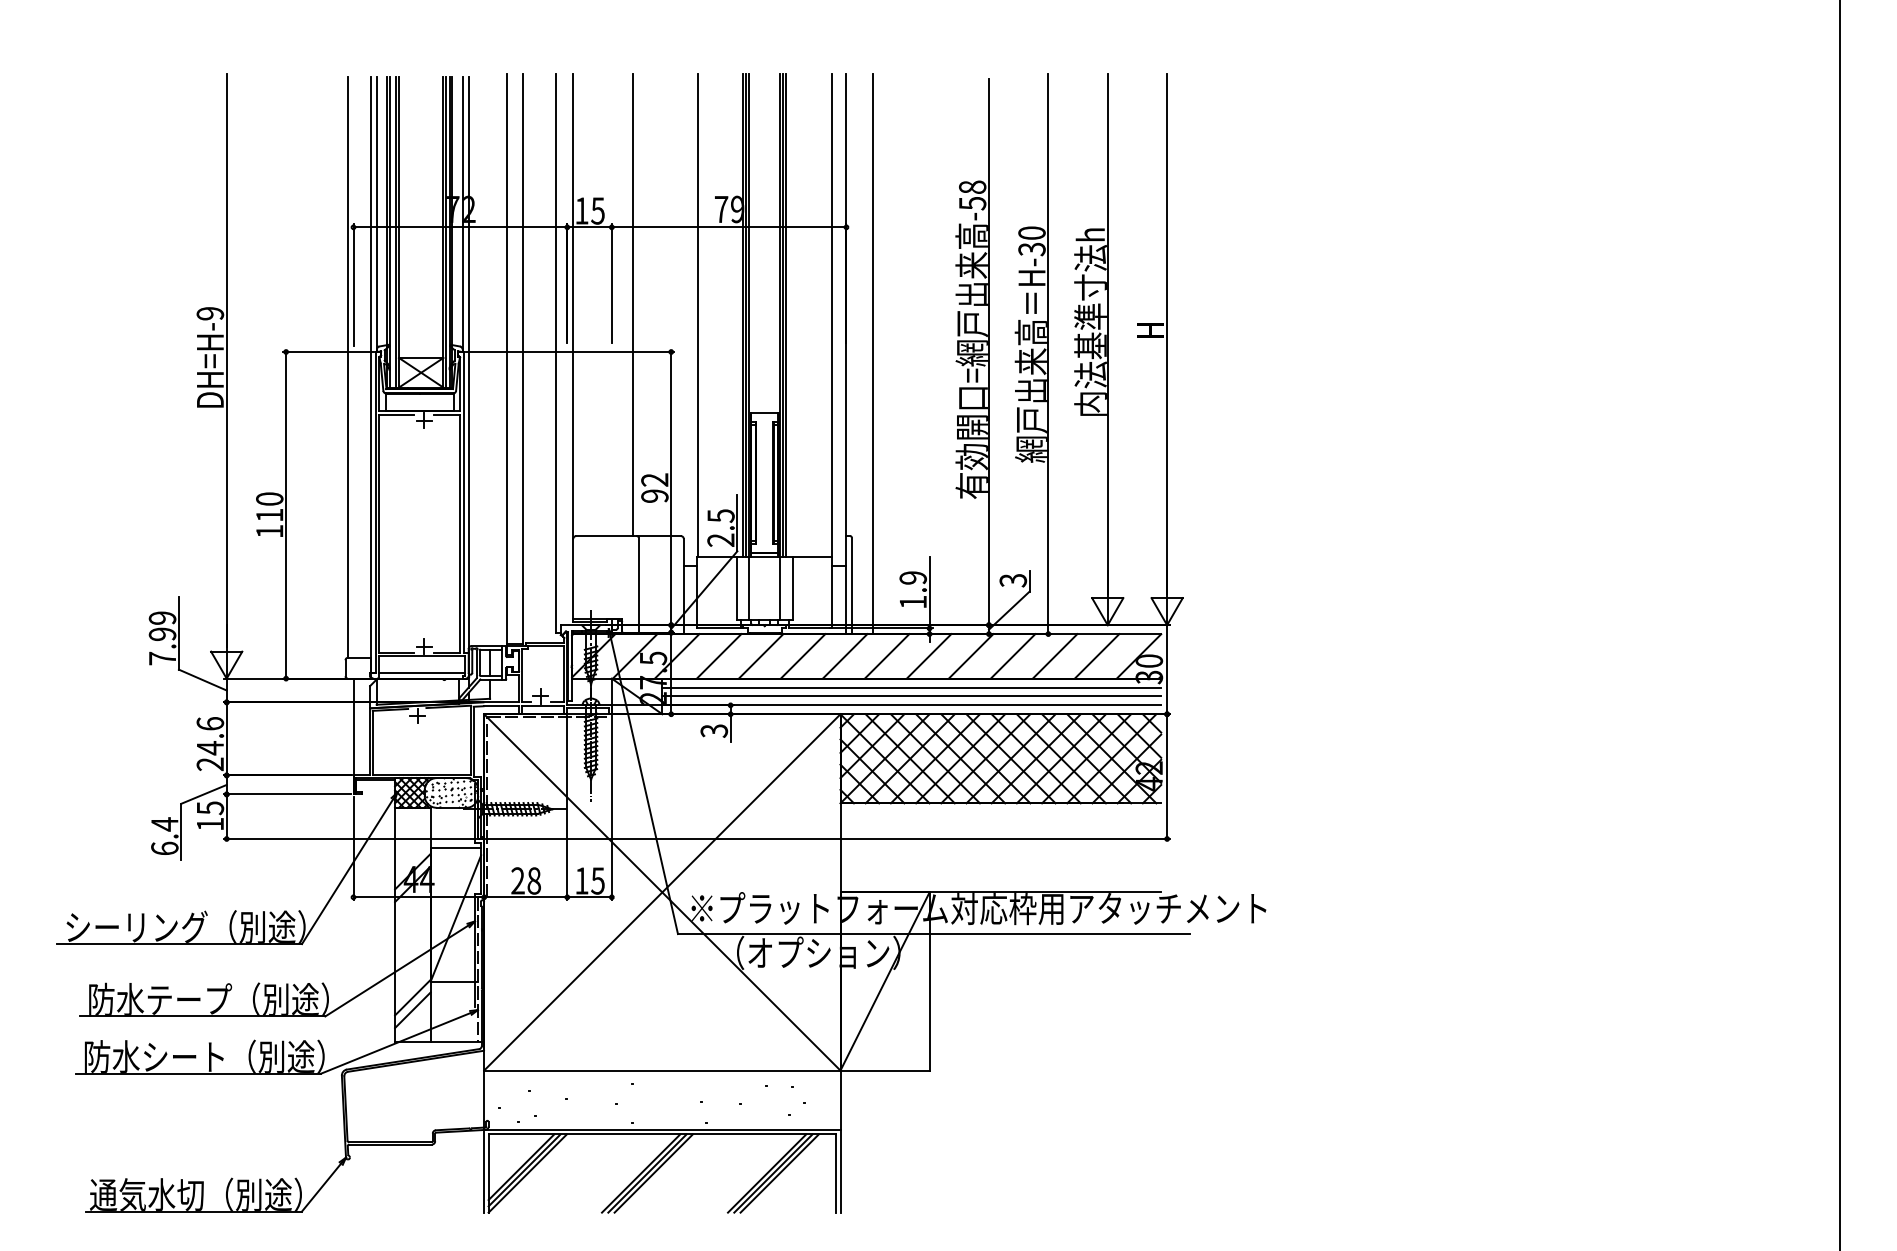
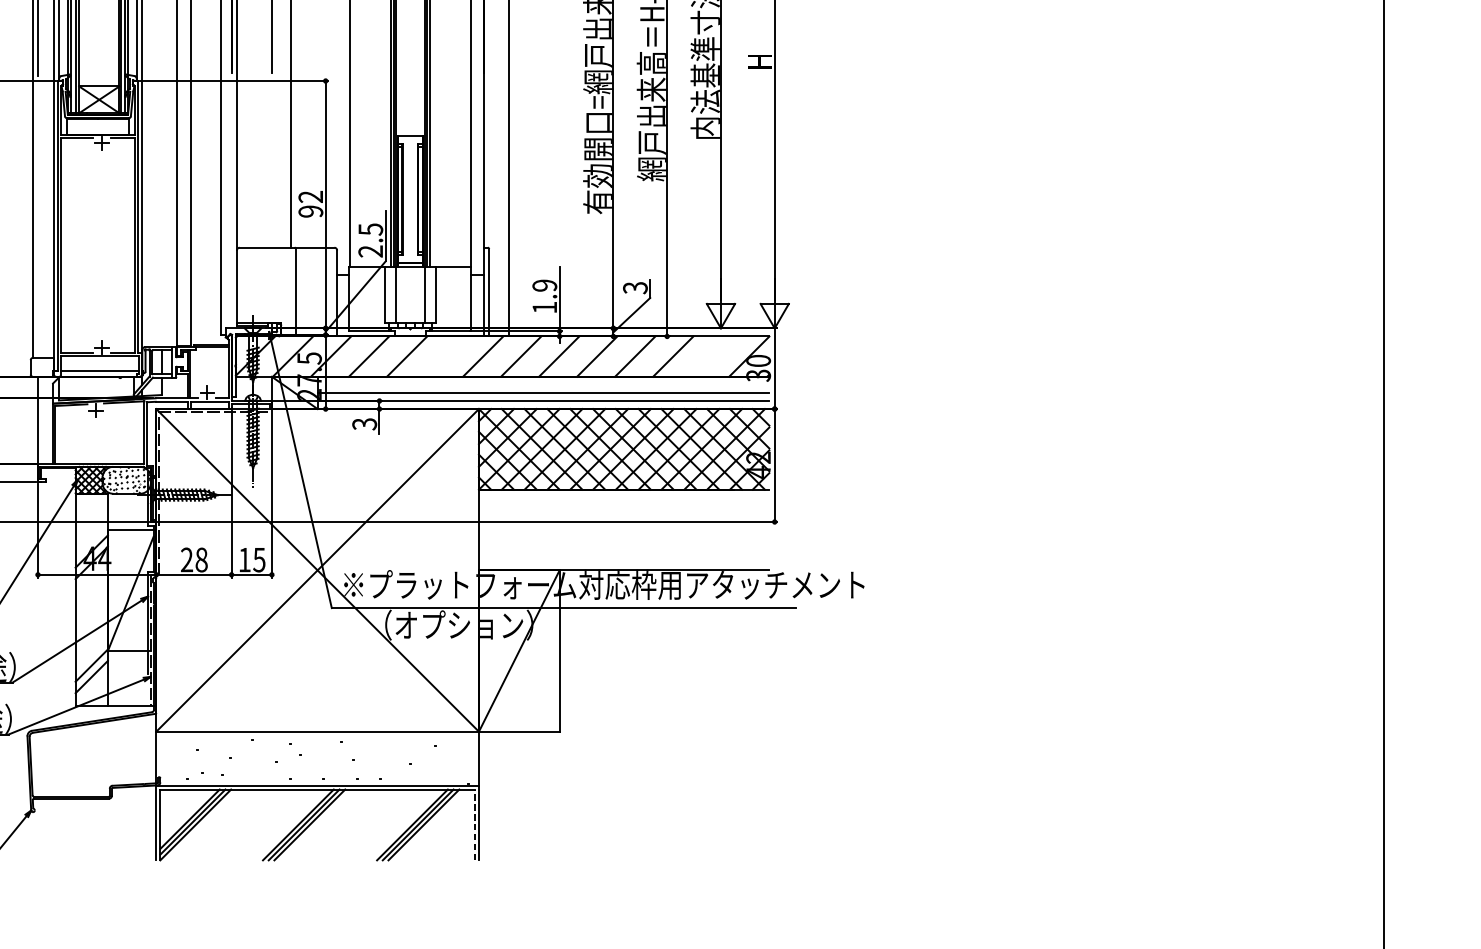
line: (802, 656) -> (444, 356), removed
line: (1096, 656) -> (710, 356), removed
line: (911, 687) -> (543, 384), removed
line: (836, 1173) -> (475, 824), solid -> dashed

